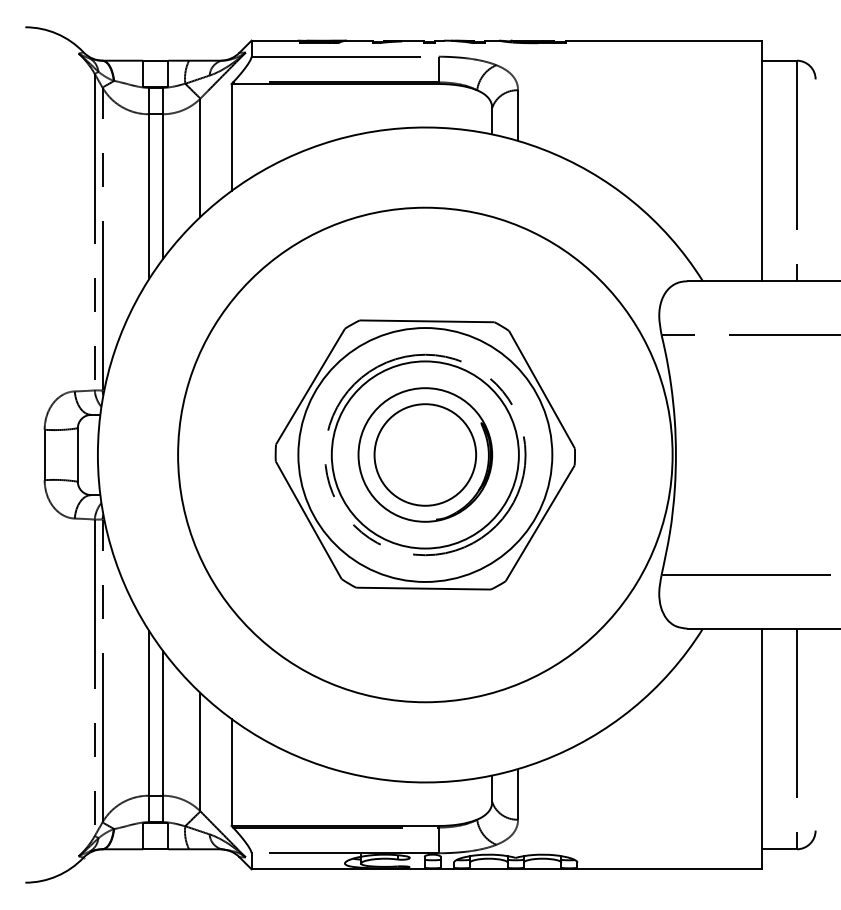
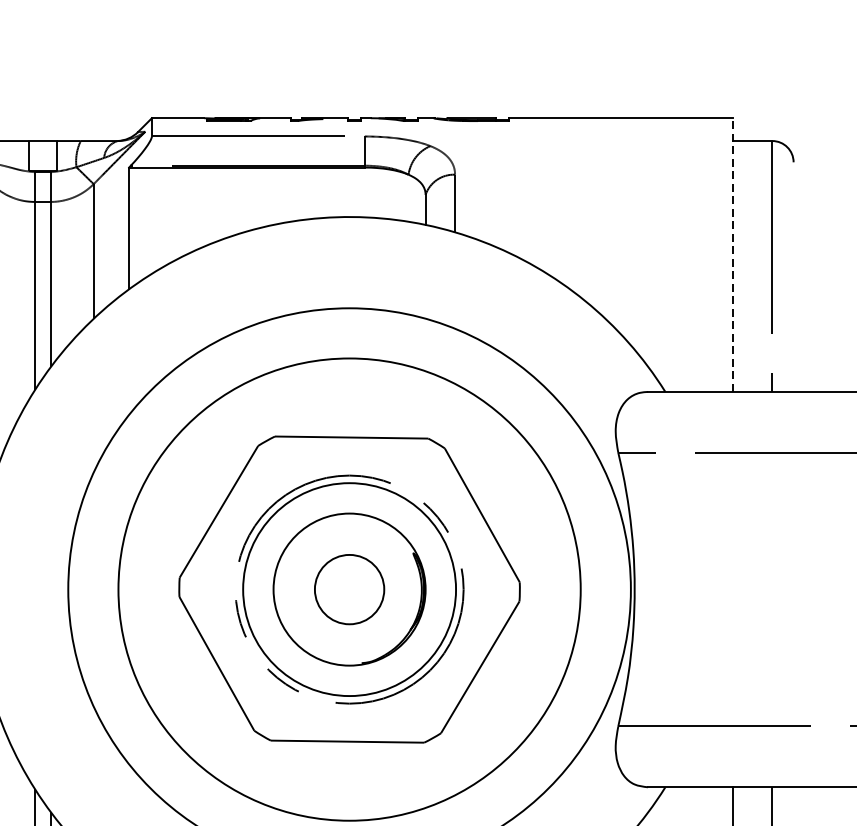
line: (762, 160) -> (733, 254), solid -> dashed
circle: (425, 454) -> (349, 589), size x0.6
circle: (425, 454) -> (349, 589), size x1.6

